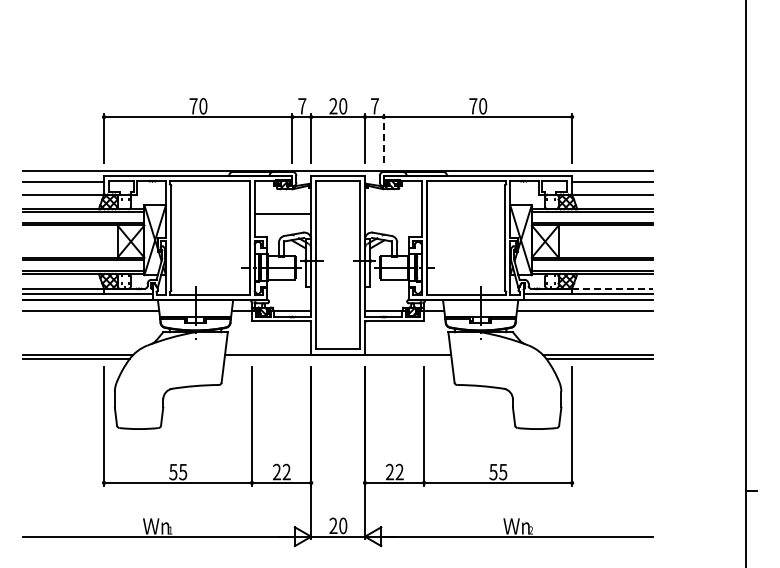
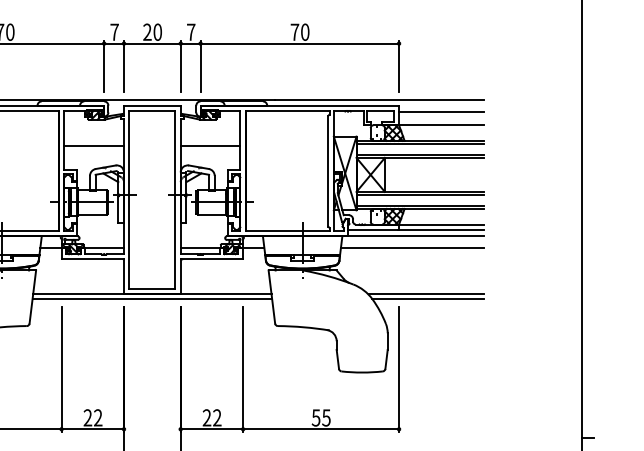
line: (383, 138) -> (200, 66), dashed -> solid
line: (393, 214) -> (210, 146), added
line: (612, 288) -> (441, 224), dashed -> solid
line: (337, 359) -> (151, 299), added

